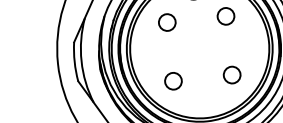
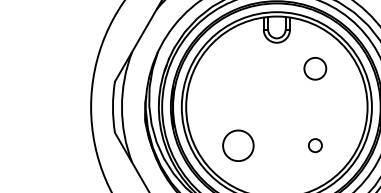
circle: (167, 22) -> (238, 68), removed
circle: (232, 74) -> (315, 145), size x0.6
circle: (173, 81) -> (238, 145), size x1.4

